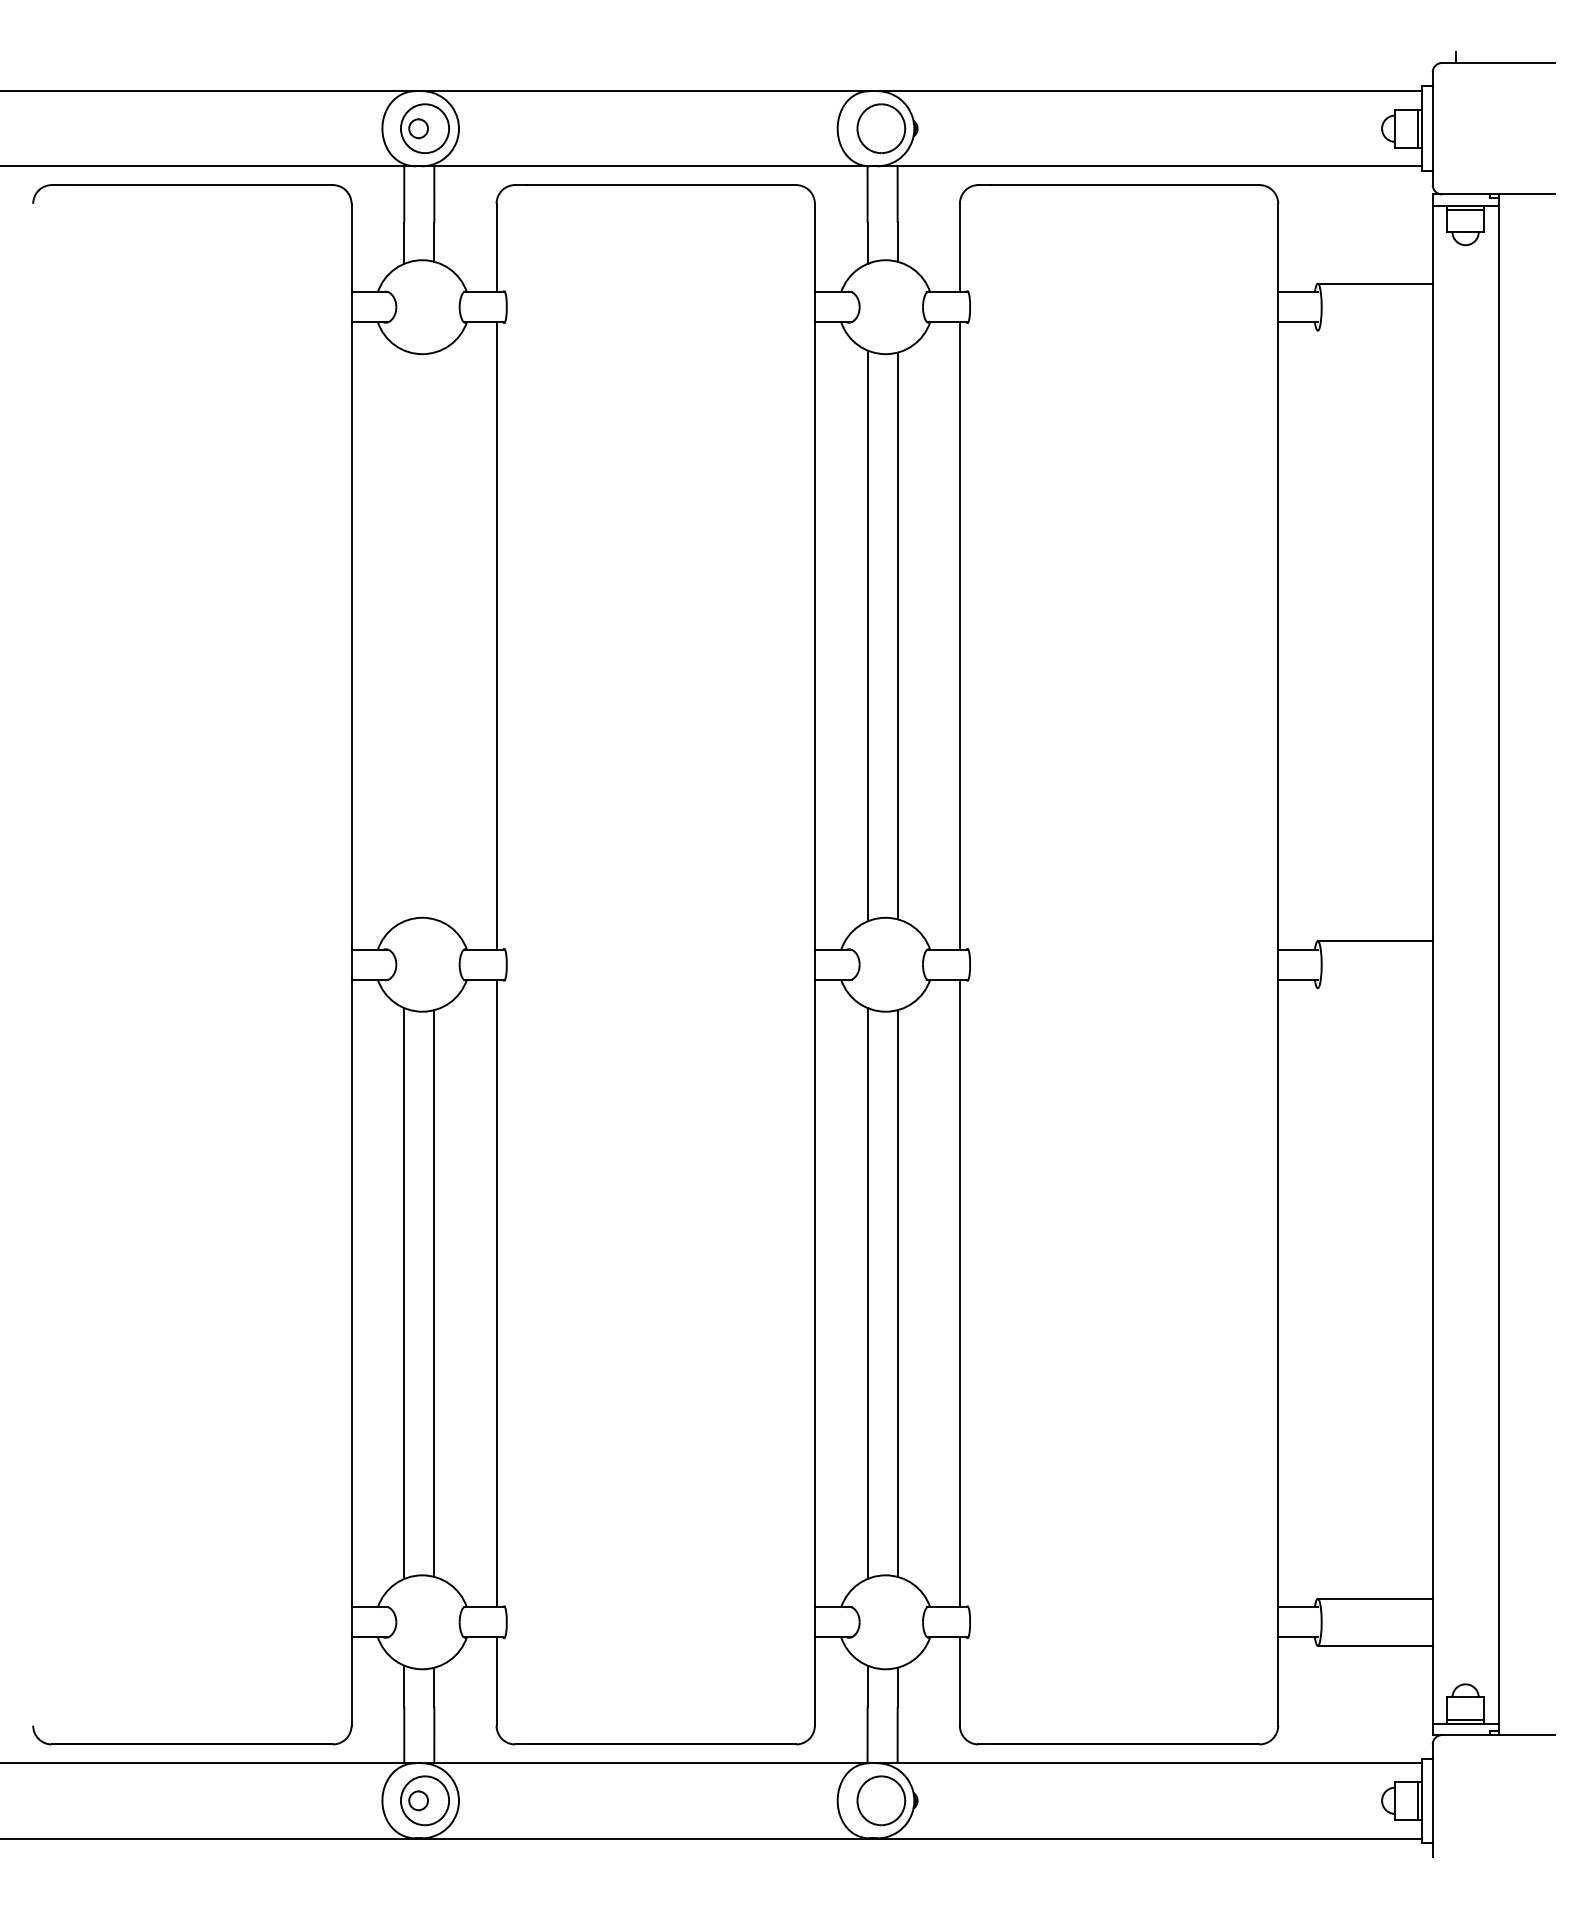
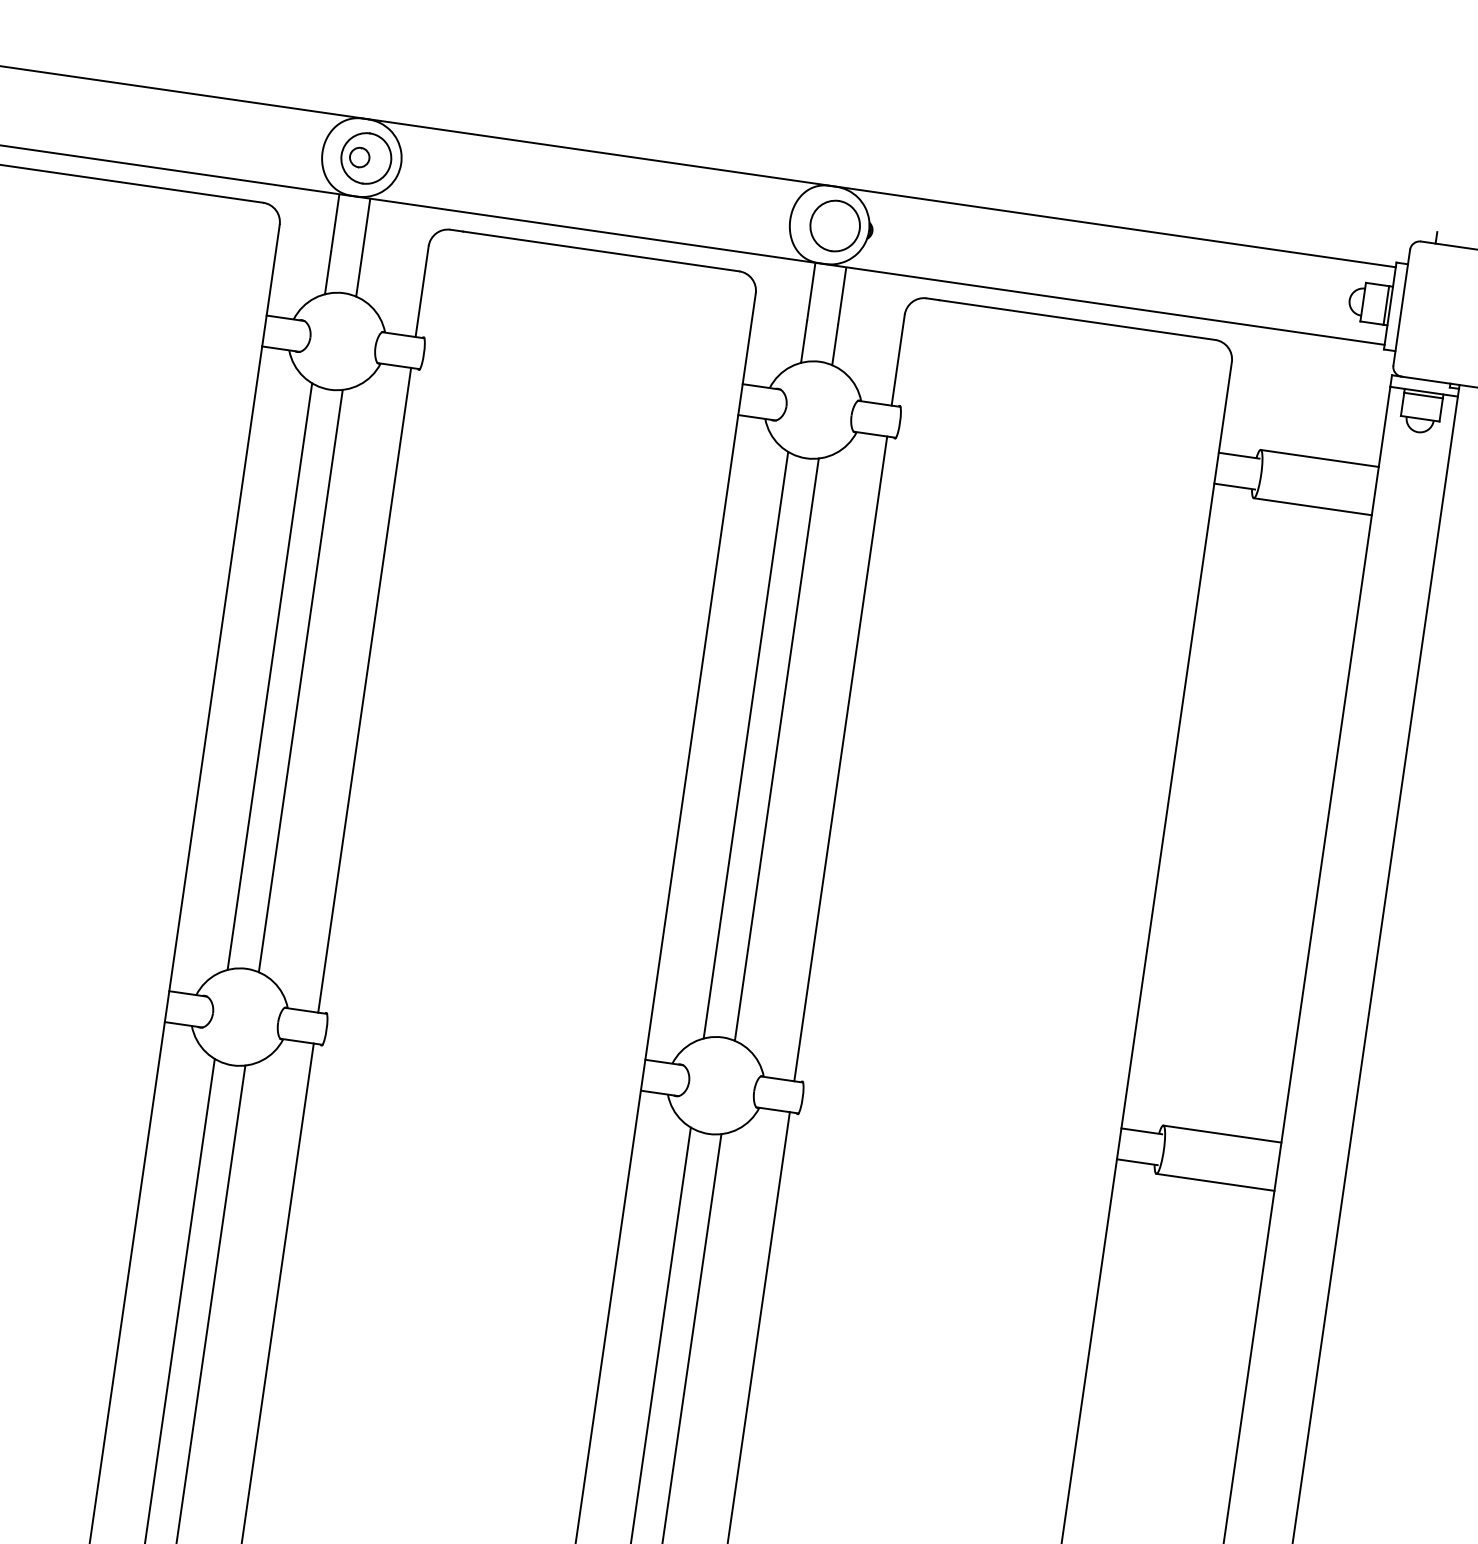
line: (1374, 330) -> (1312, 506), added
line: (404, 635) -> (270, 676), added
line: (434, 635) -> (301, 680), added
line: (1374, 988) -> (1214, 1182), added

